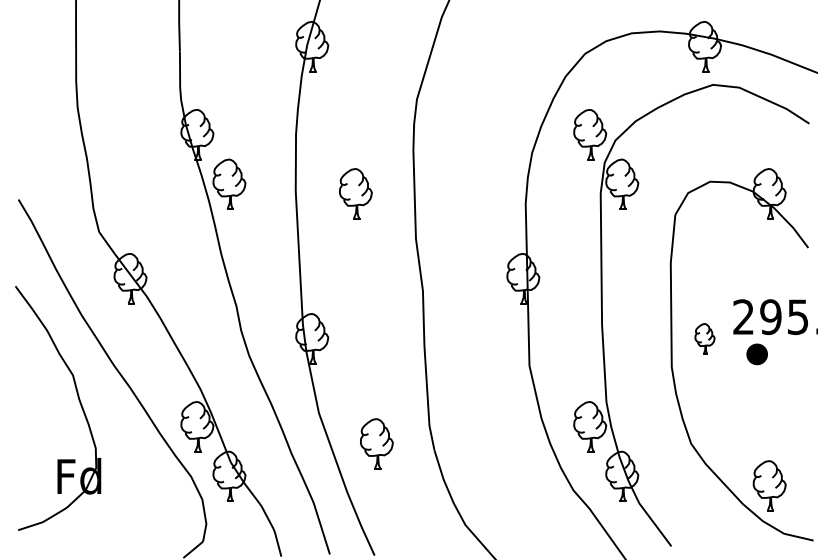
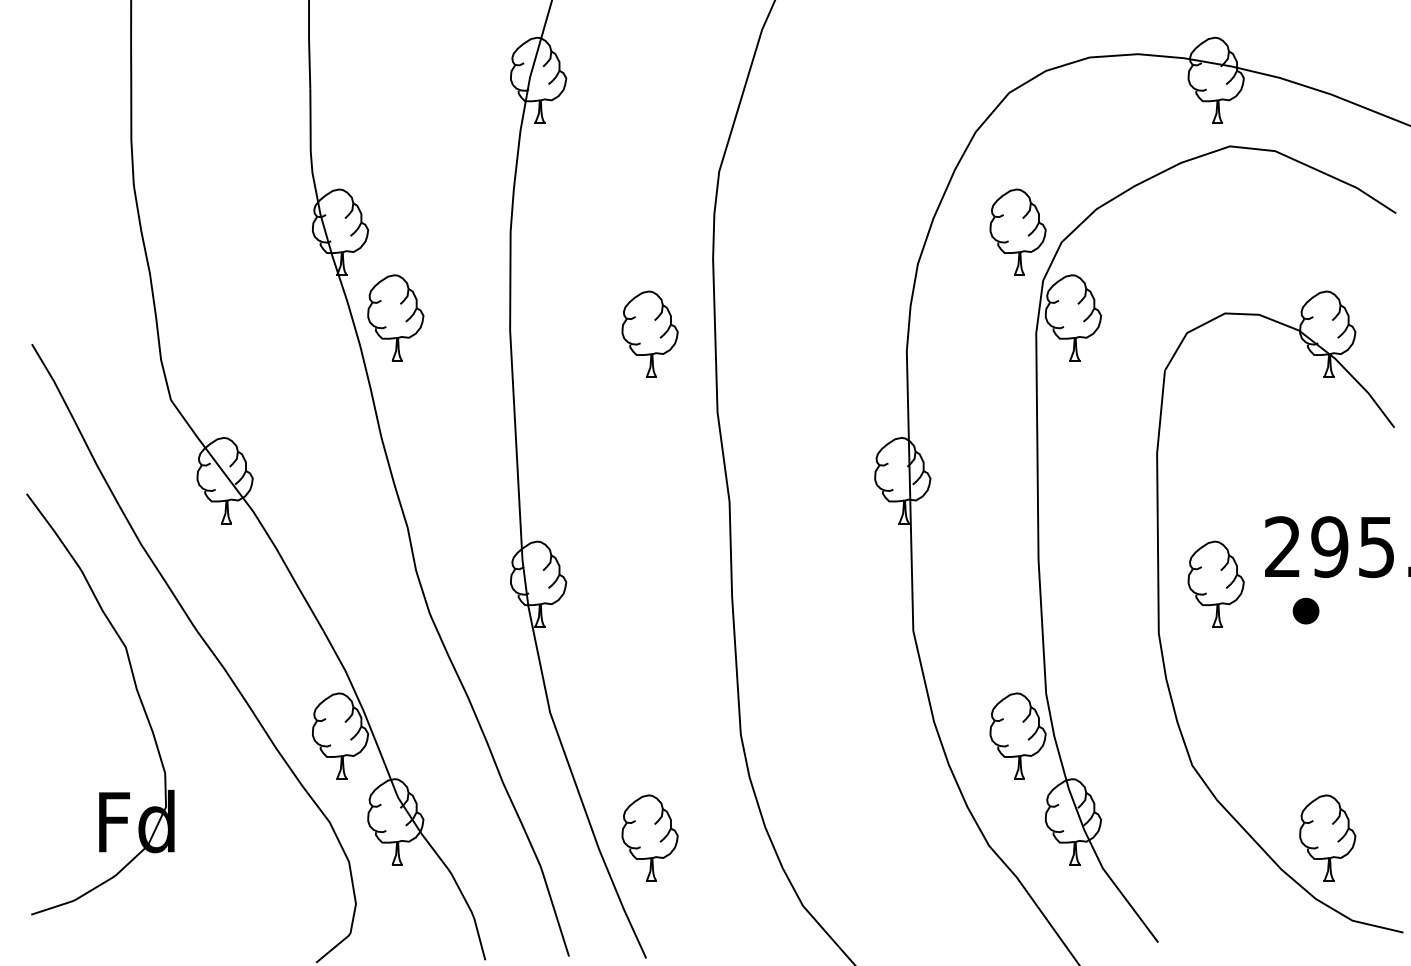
part: (355, 193) -> (649, 333), moved
part: (704, 338) -> (1215, 583), size x1.67
part: (756, 353) -> (1304, 609), size x0.71
part: (376, 443) -> (649, 837), moved

